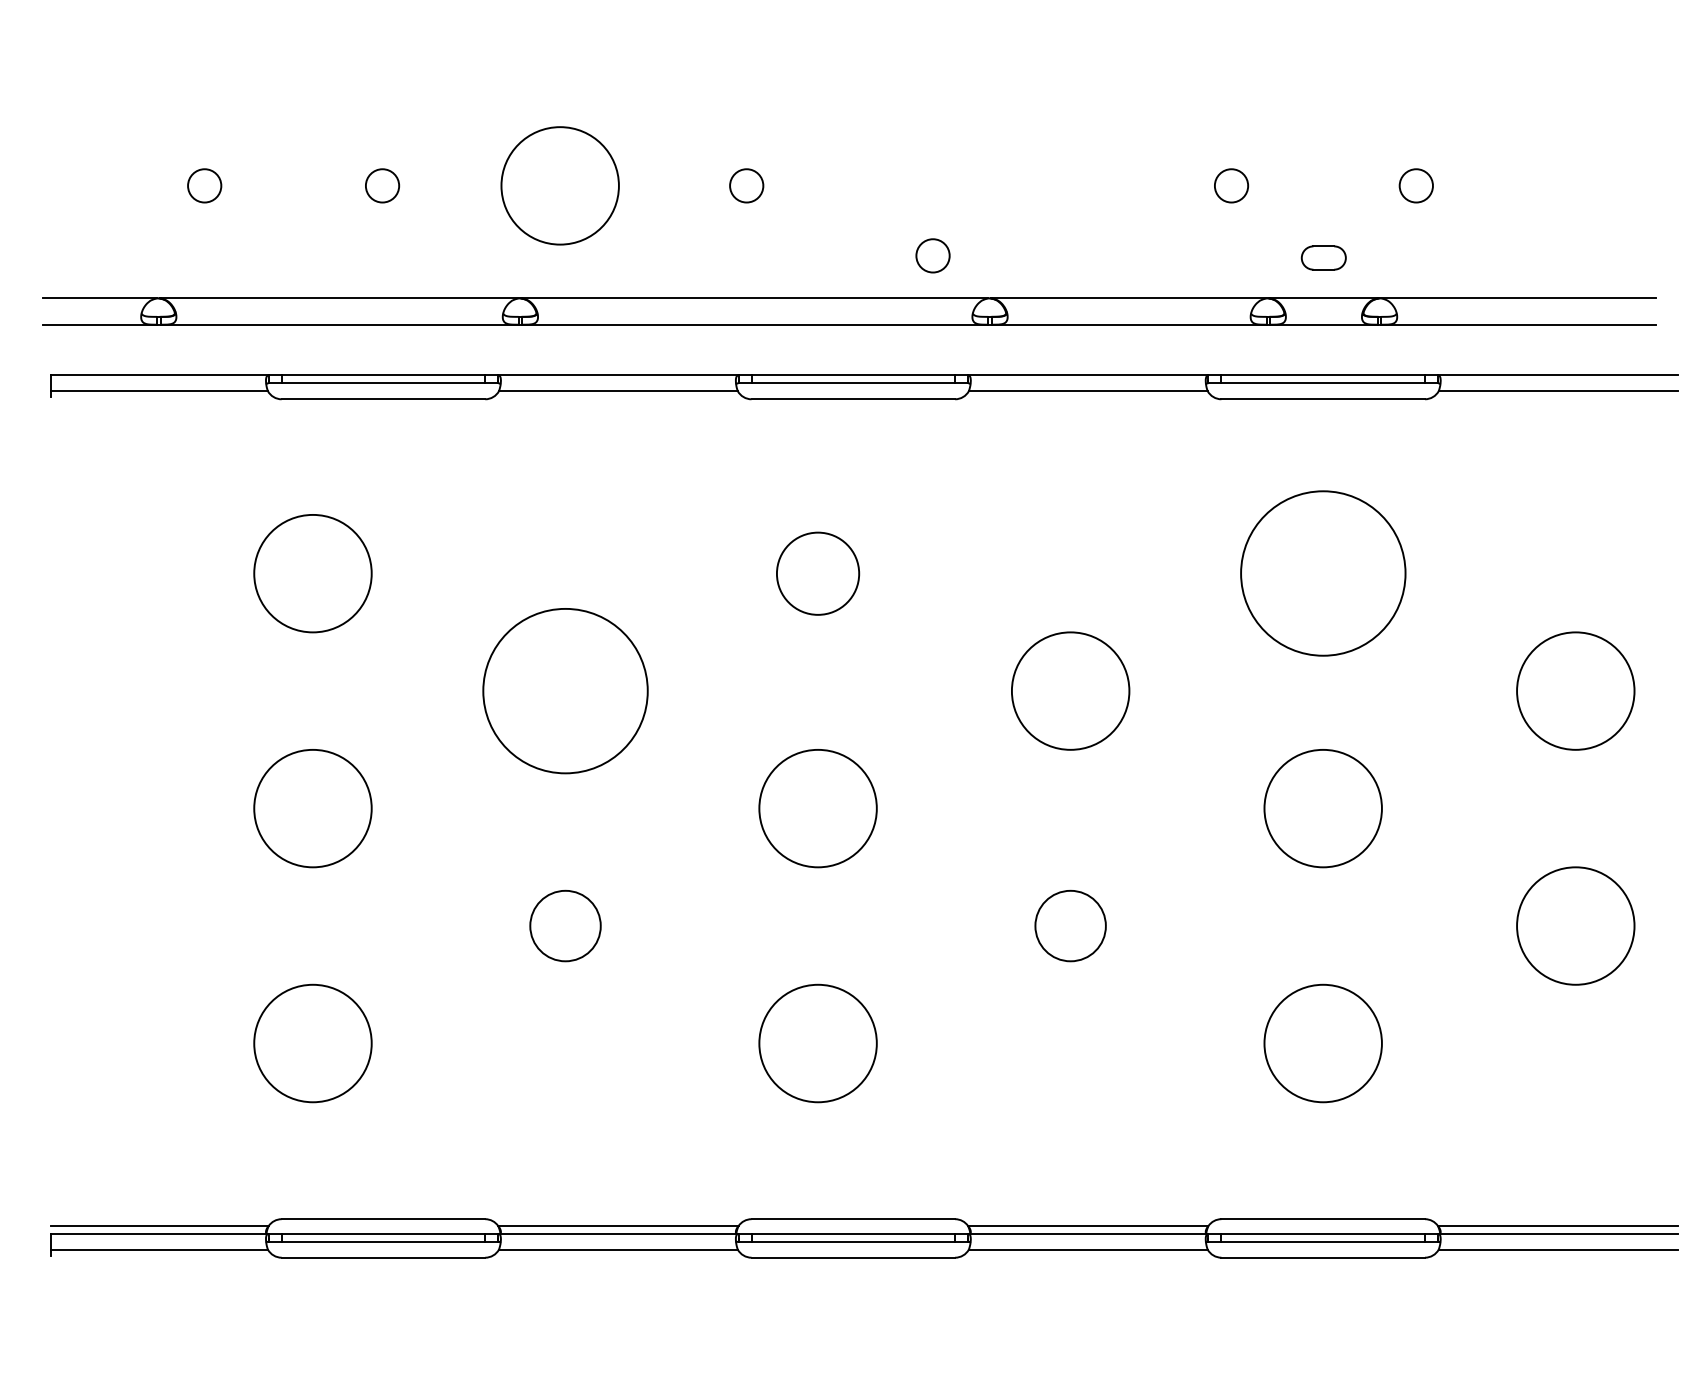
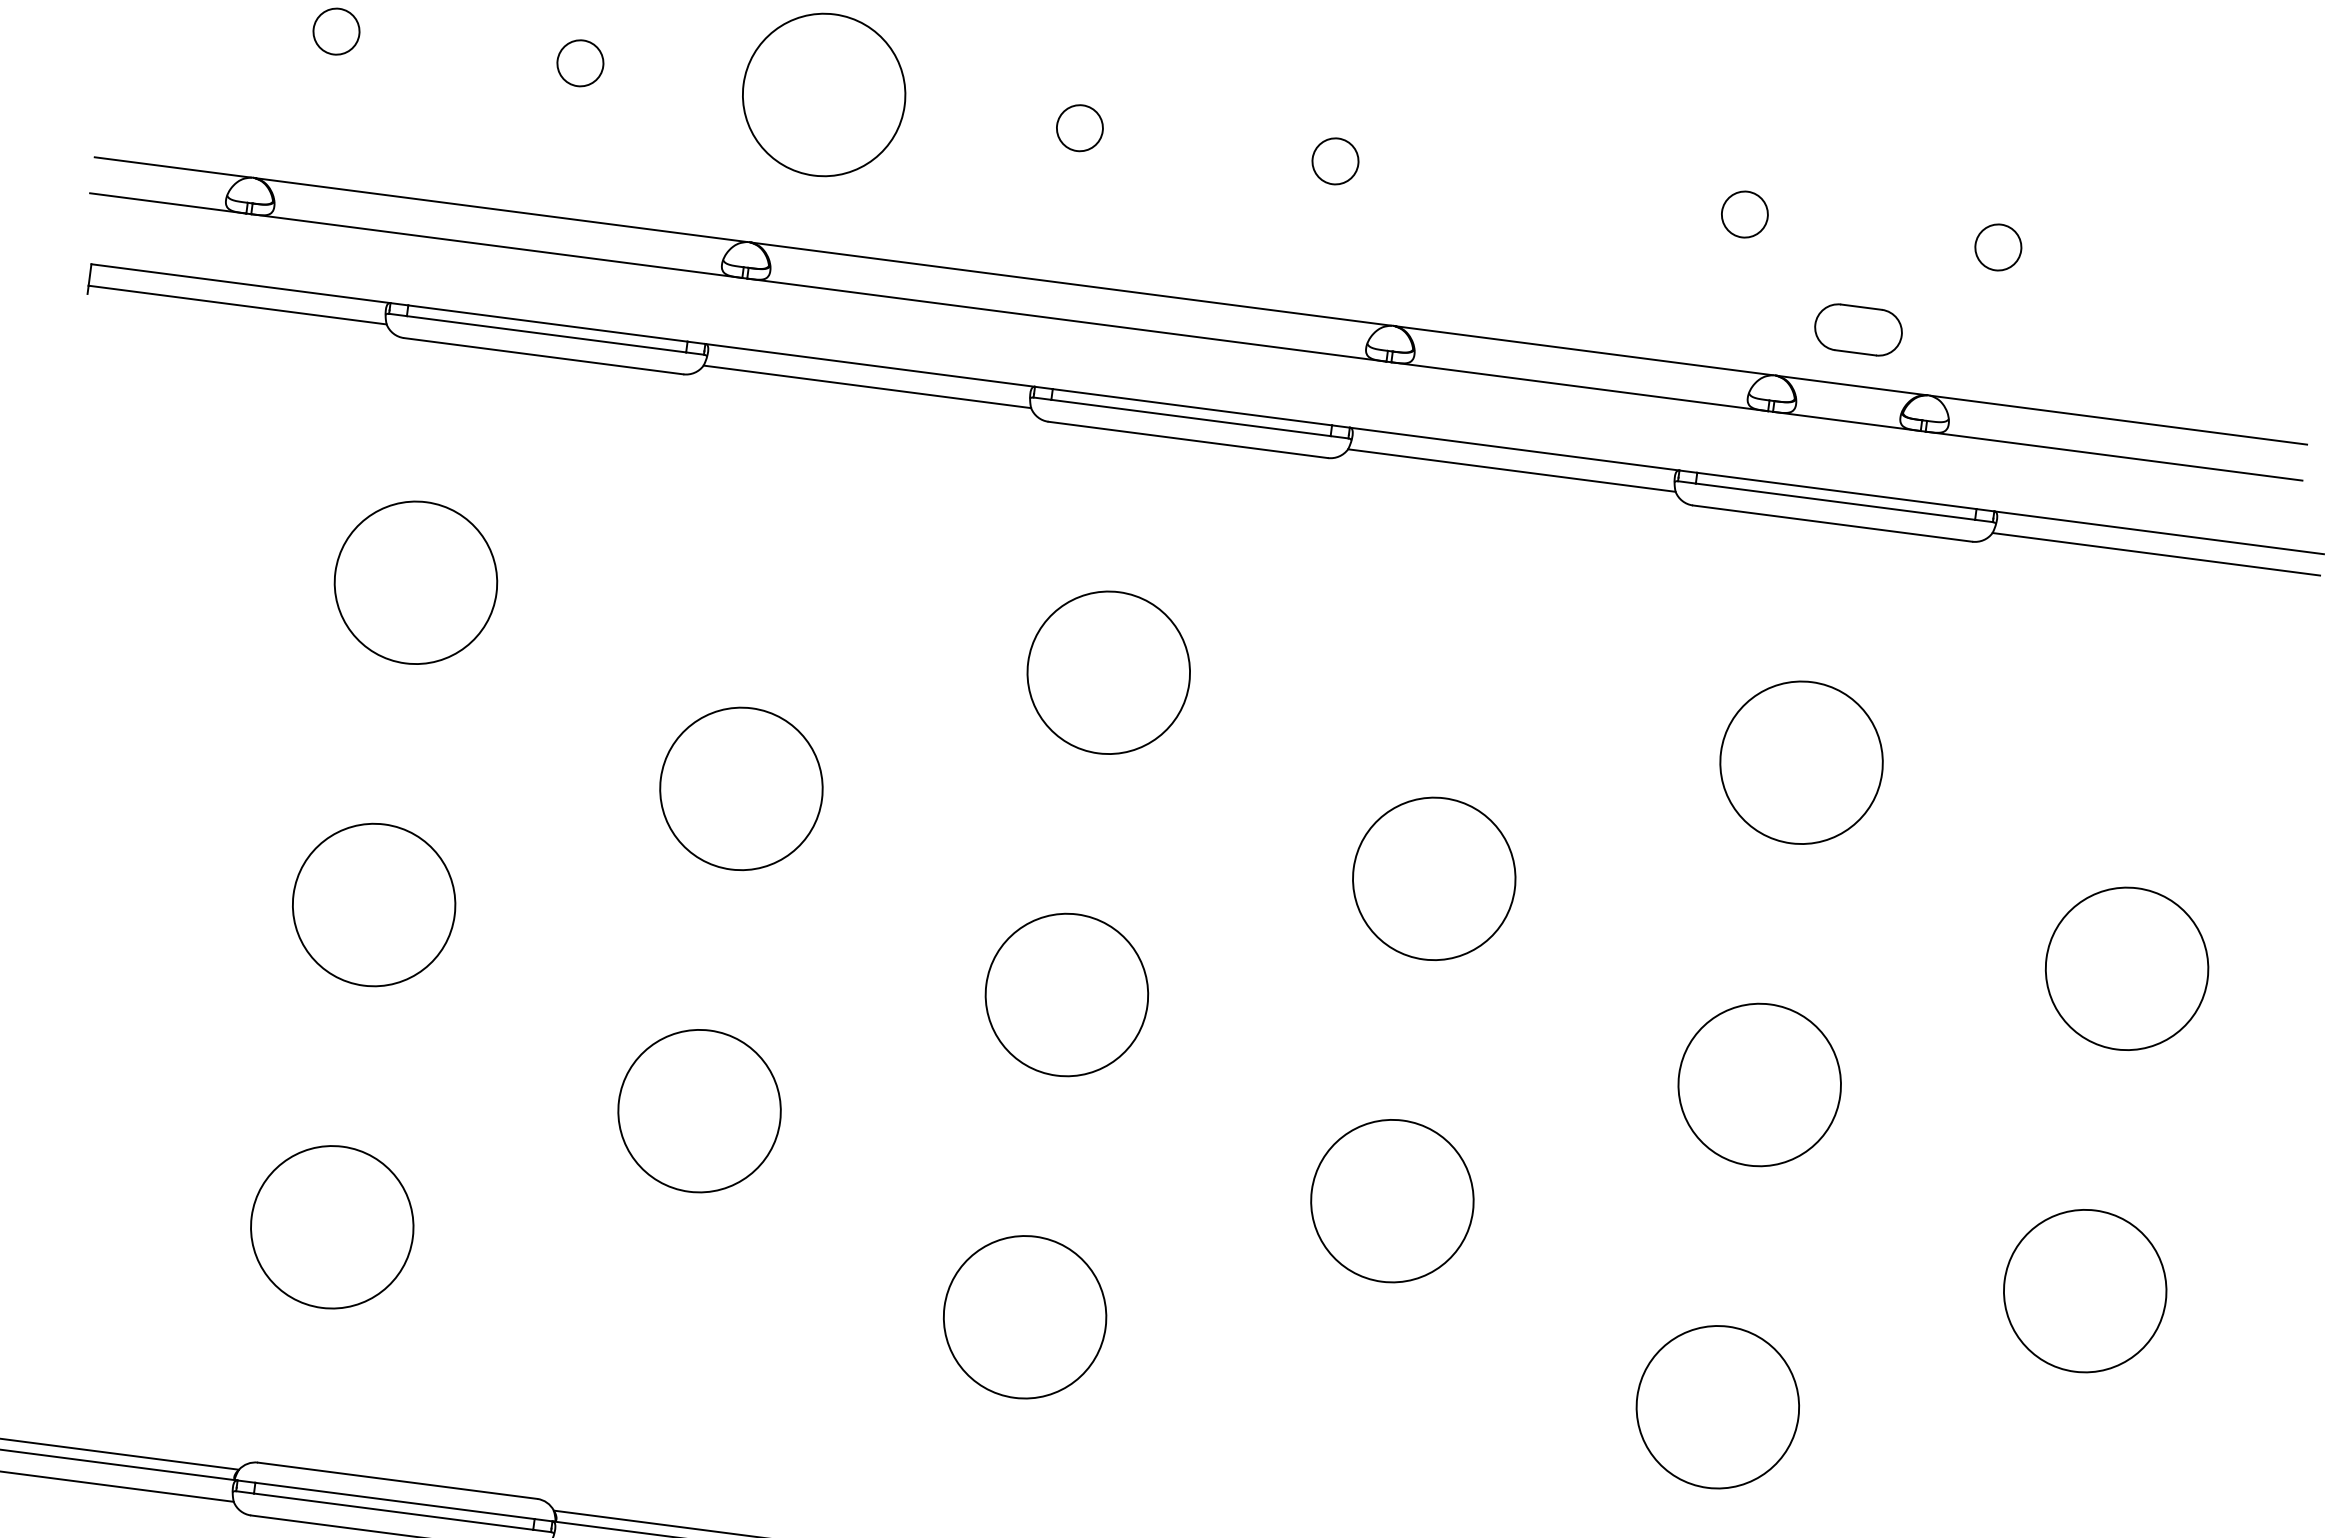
circle: (932, 255) -> (1334, 160), moved
part: (1323, 257) -> (1858, 329), size x1.43
circle: (817, 573) -> (1107, 672), size x1.43
circle: (1322, 573) -> (1800, 762), size x0.71
circle: (565, 690) -> (741, 788), size x0.71
circle: (565, 925) -> (699, 1110), size x1.67
circle: (1070, 925) -> (1392, 1200), size x1.67

